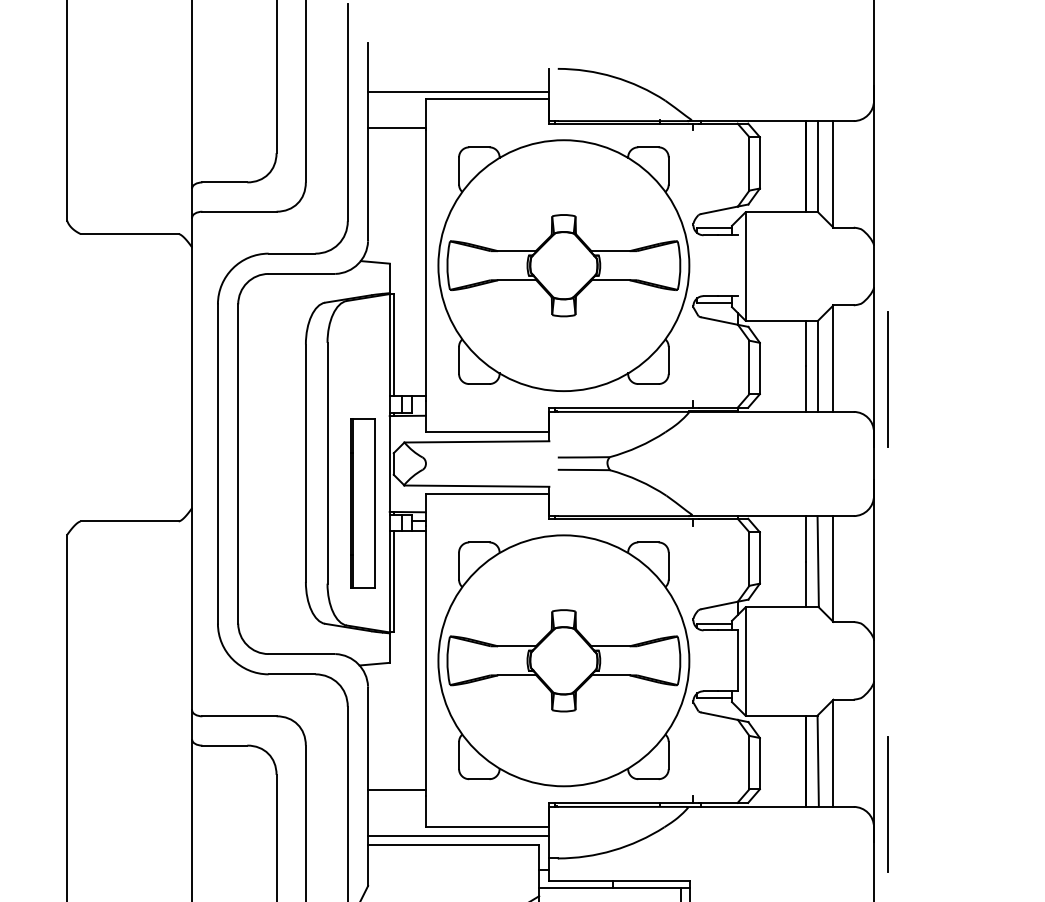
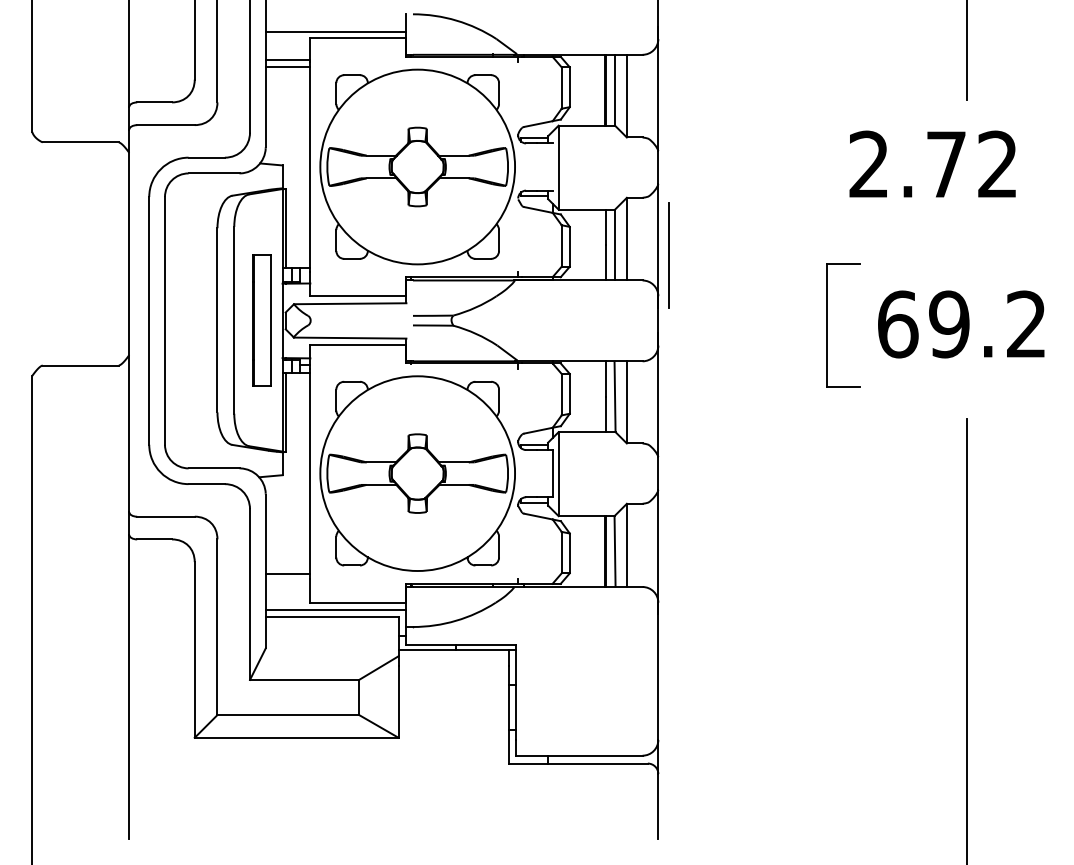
line: (396, 136) -> (287, 66), added
part: (362, 503) -> (261, 320), moved
line: (887, 804) -> (668, 585), removed

